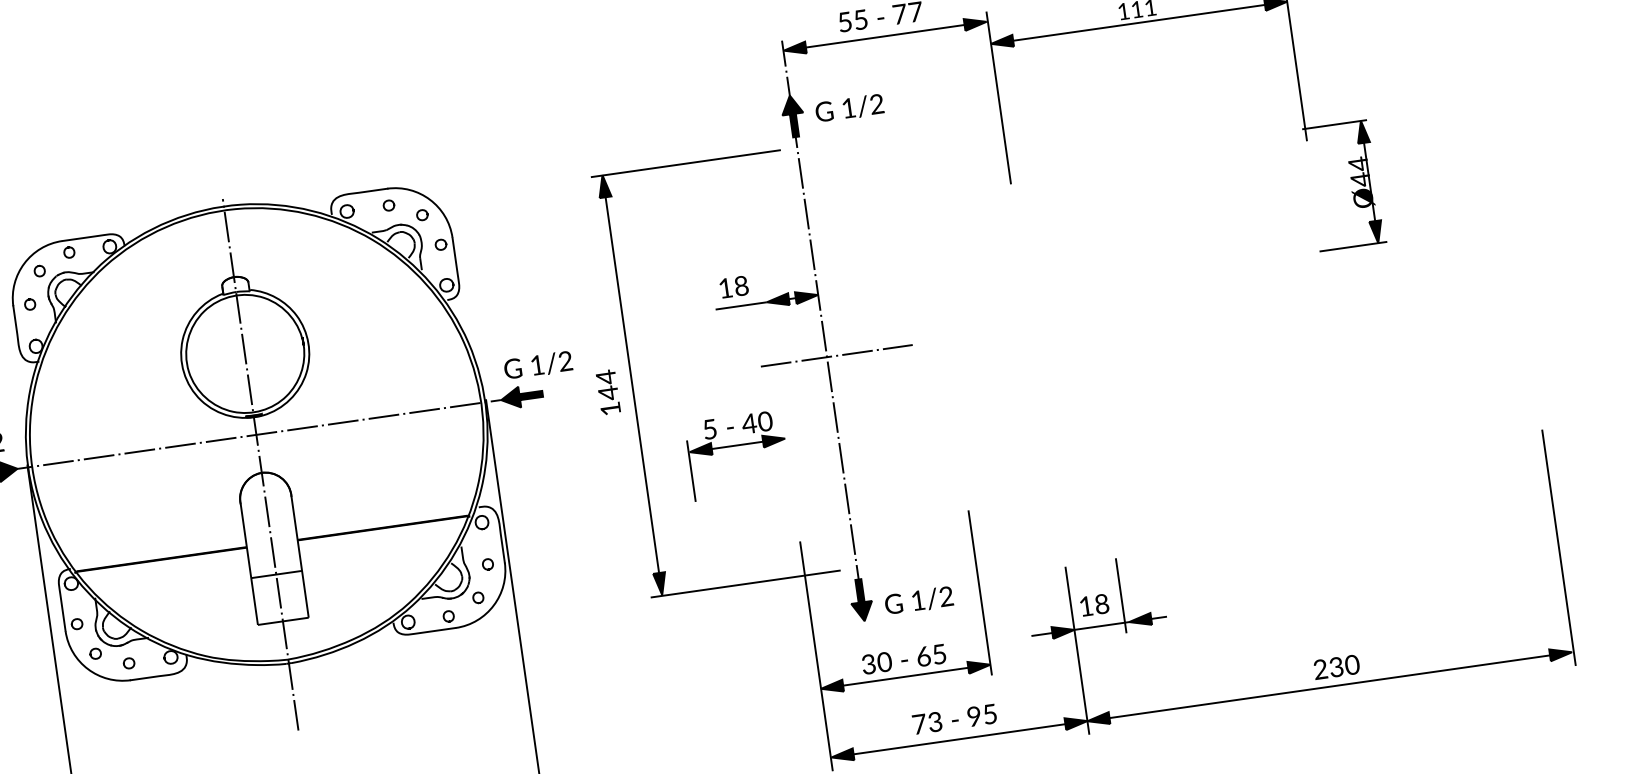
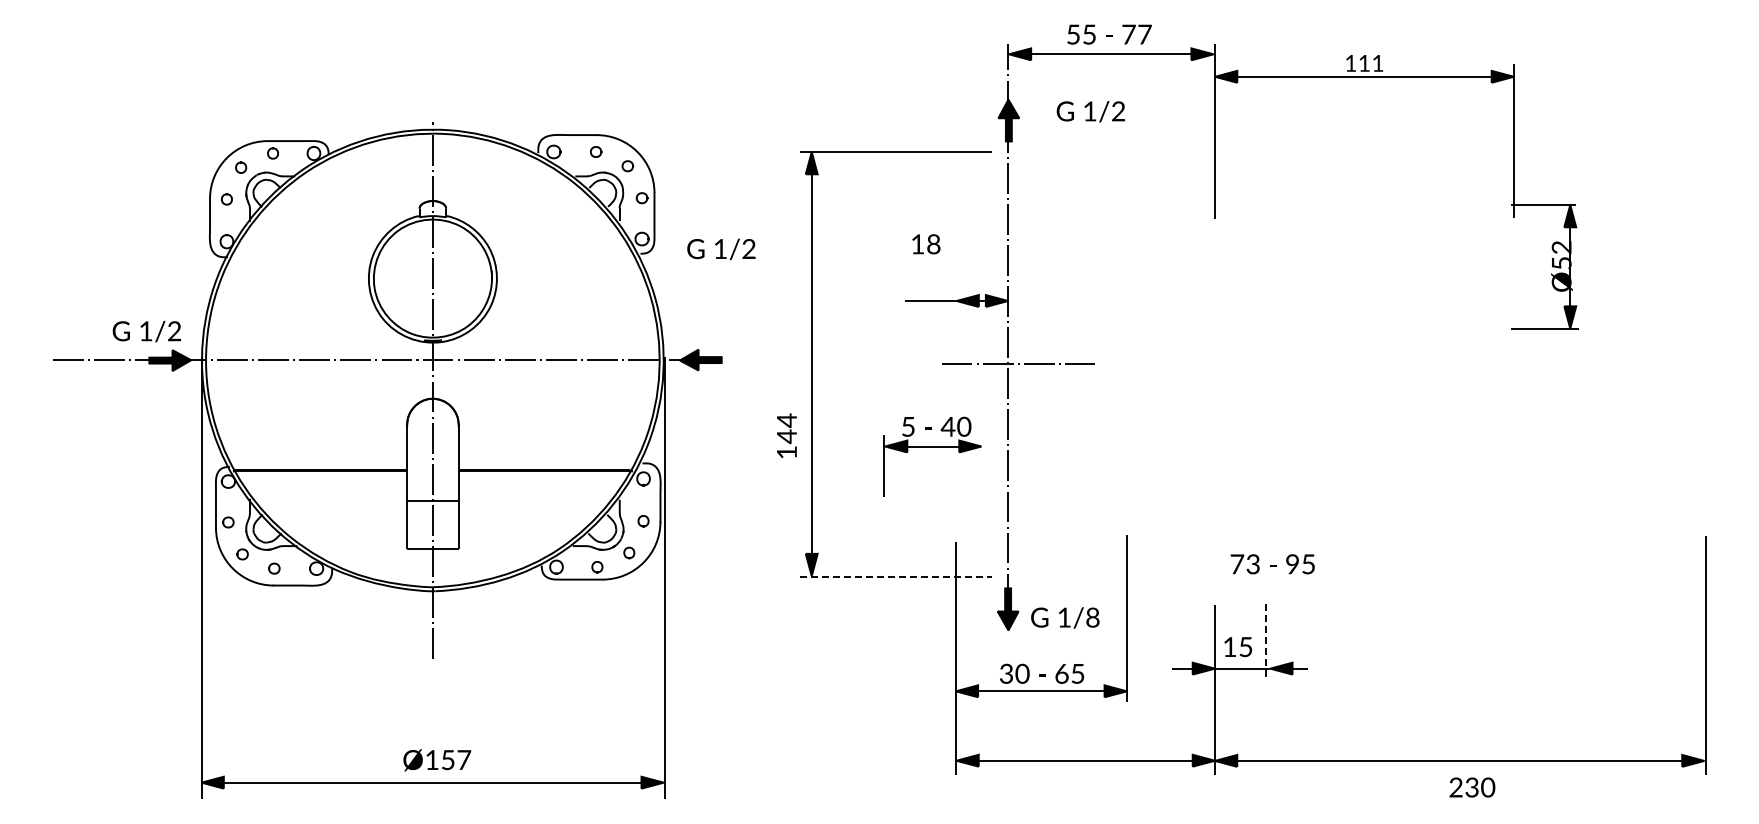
text: (849, 108) -> (1090, 111), moved
text: (1359, 172) -> (1561, 255), Ø44 -> Ø52
text: (734, 287) -> (926, 244), moved
text: (538, 365) -> (721, 249), moved
text: (607, 392) -> (786, 435), moved
part: (736, 446) -> (932, 447), moved
line: (745, 583) -> (895, 576), solid -> dashed
line: (1121, 595) -> (1266, 641), solid -> dashed
text: (946, 597) -> (1092, 618), 1/2 -> 1/8
text: (1101, 604) -> (1245, 647), 18 -> 15
text: (1336, 667) -> (1472, 787), moved
text: (954, 719) -> (1272, 564), moved

